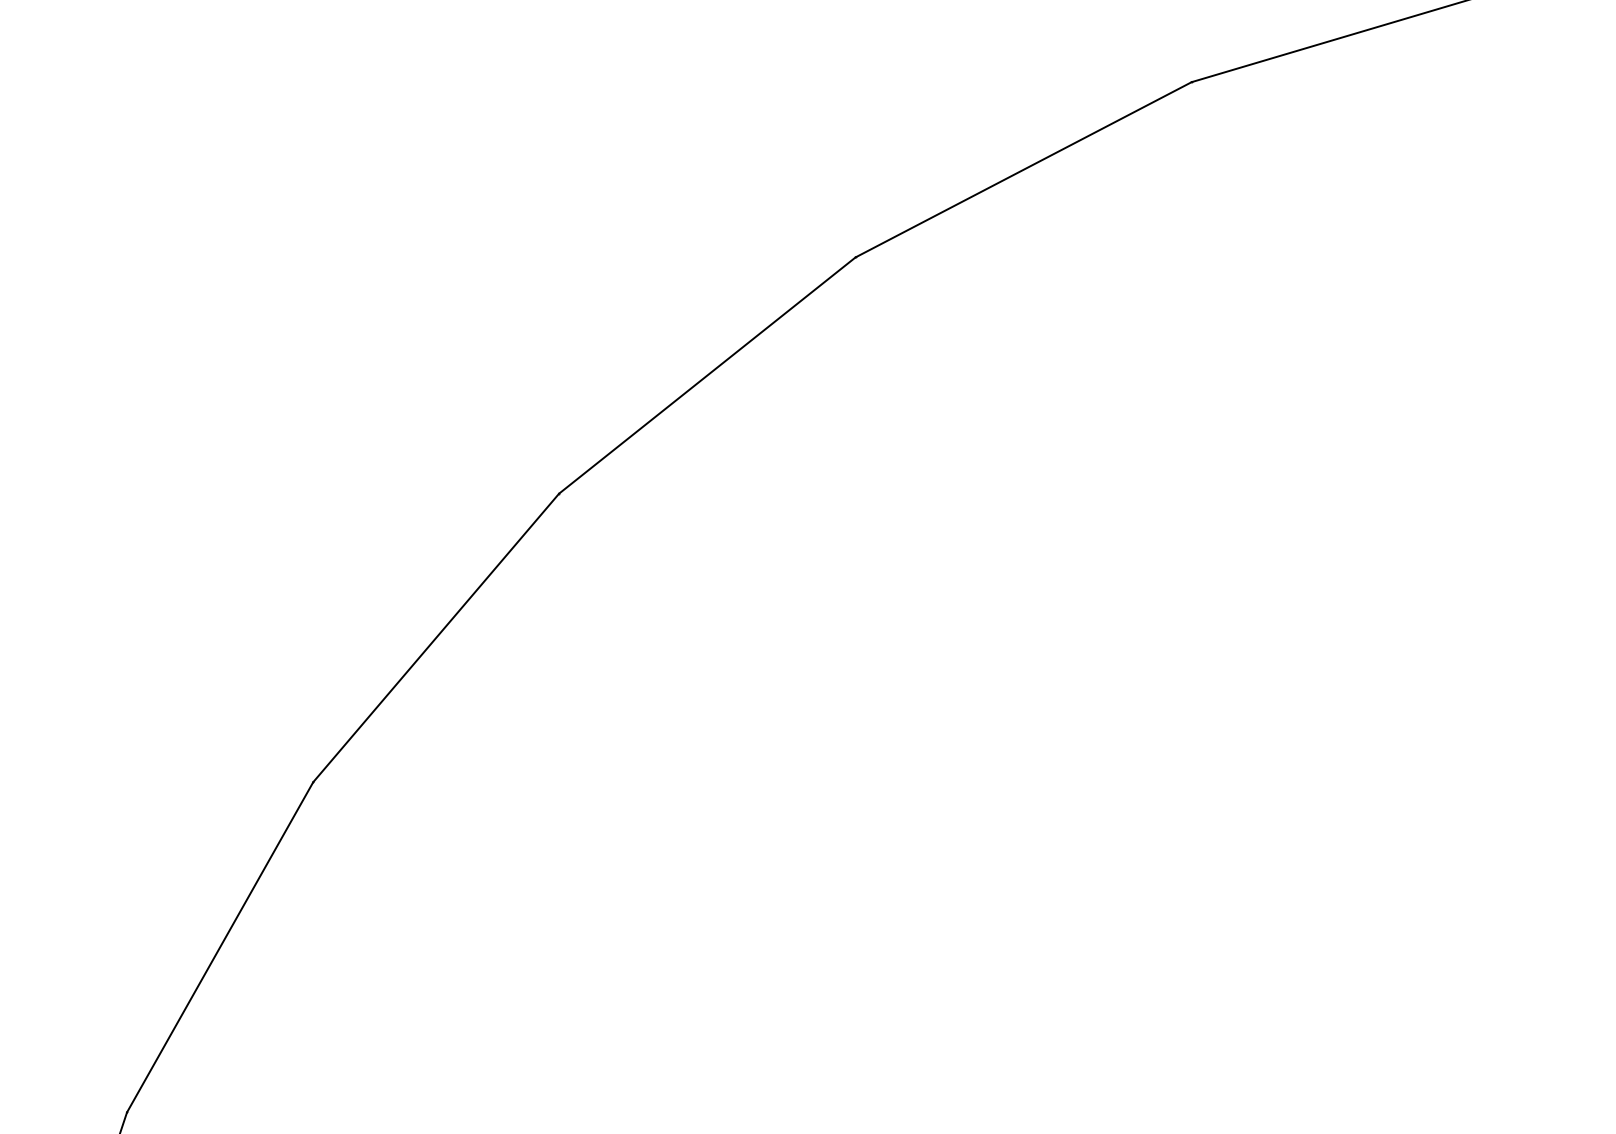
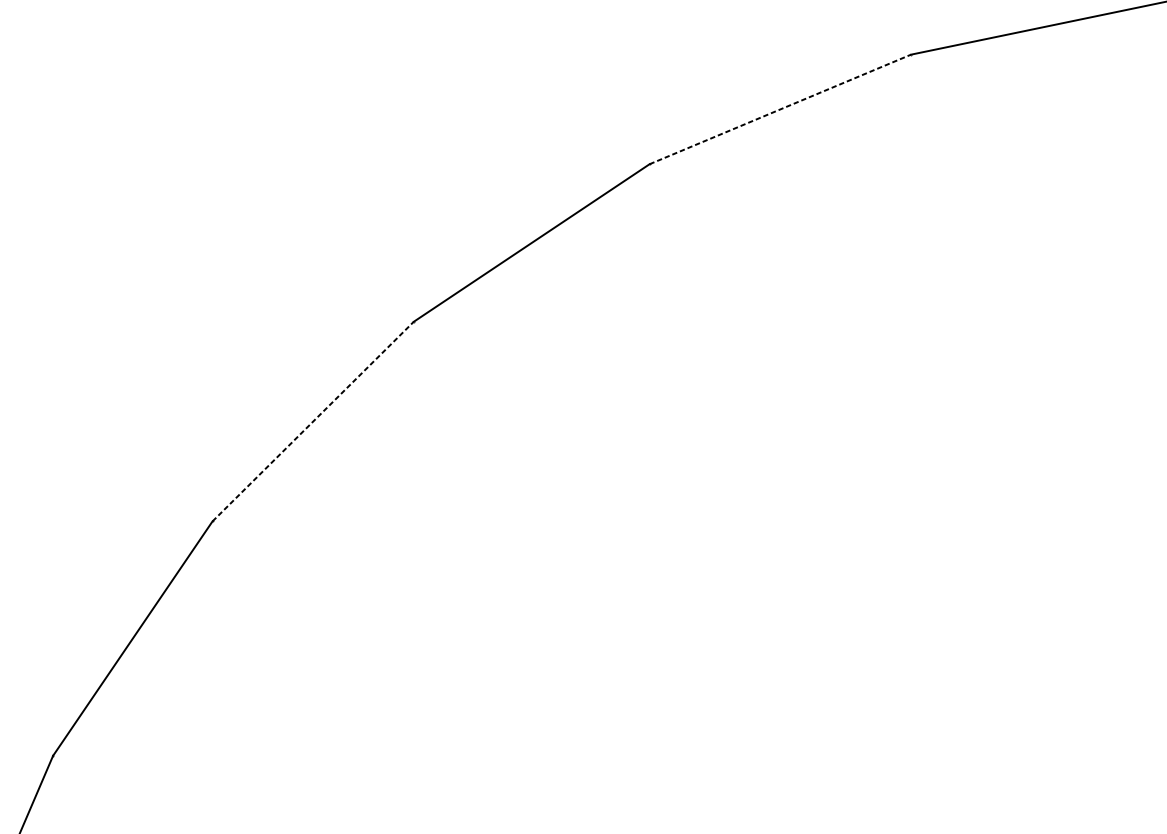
line: (1023, 169) -> (780, 109), solid -> dashed
line: (436, 637) -> (313, 421), solid -> dashed

